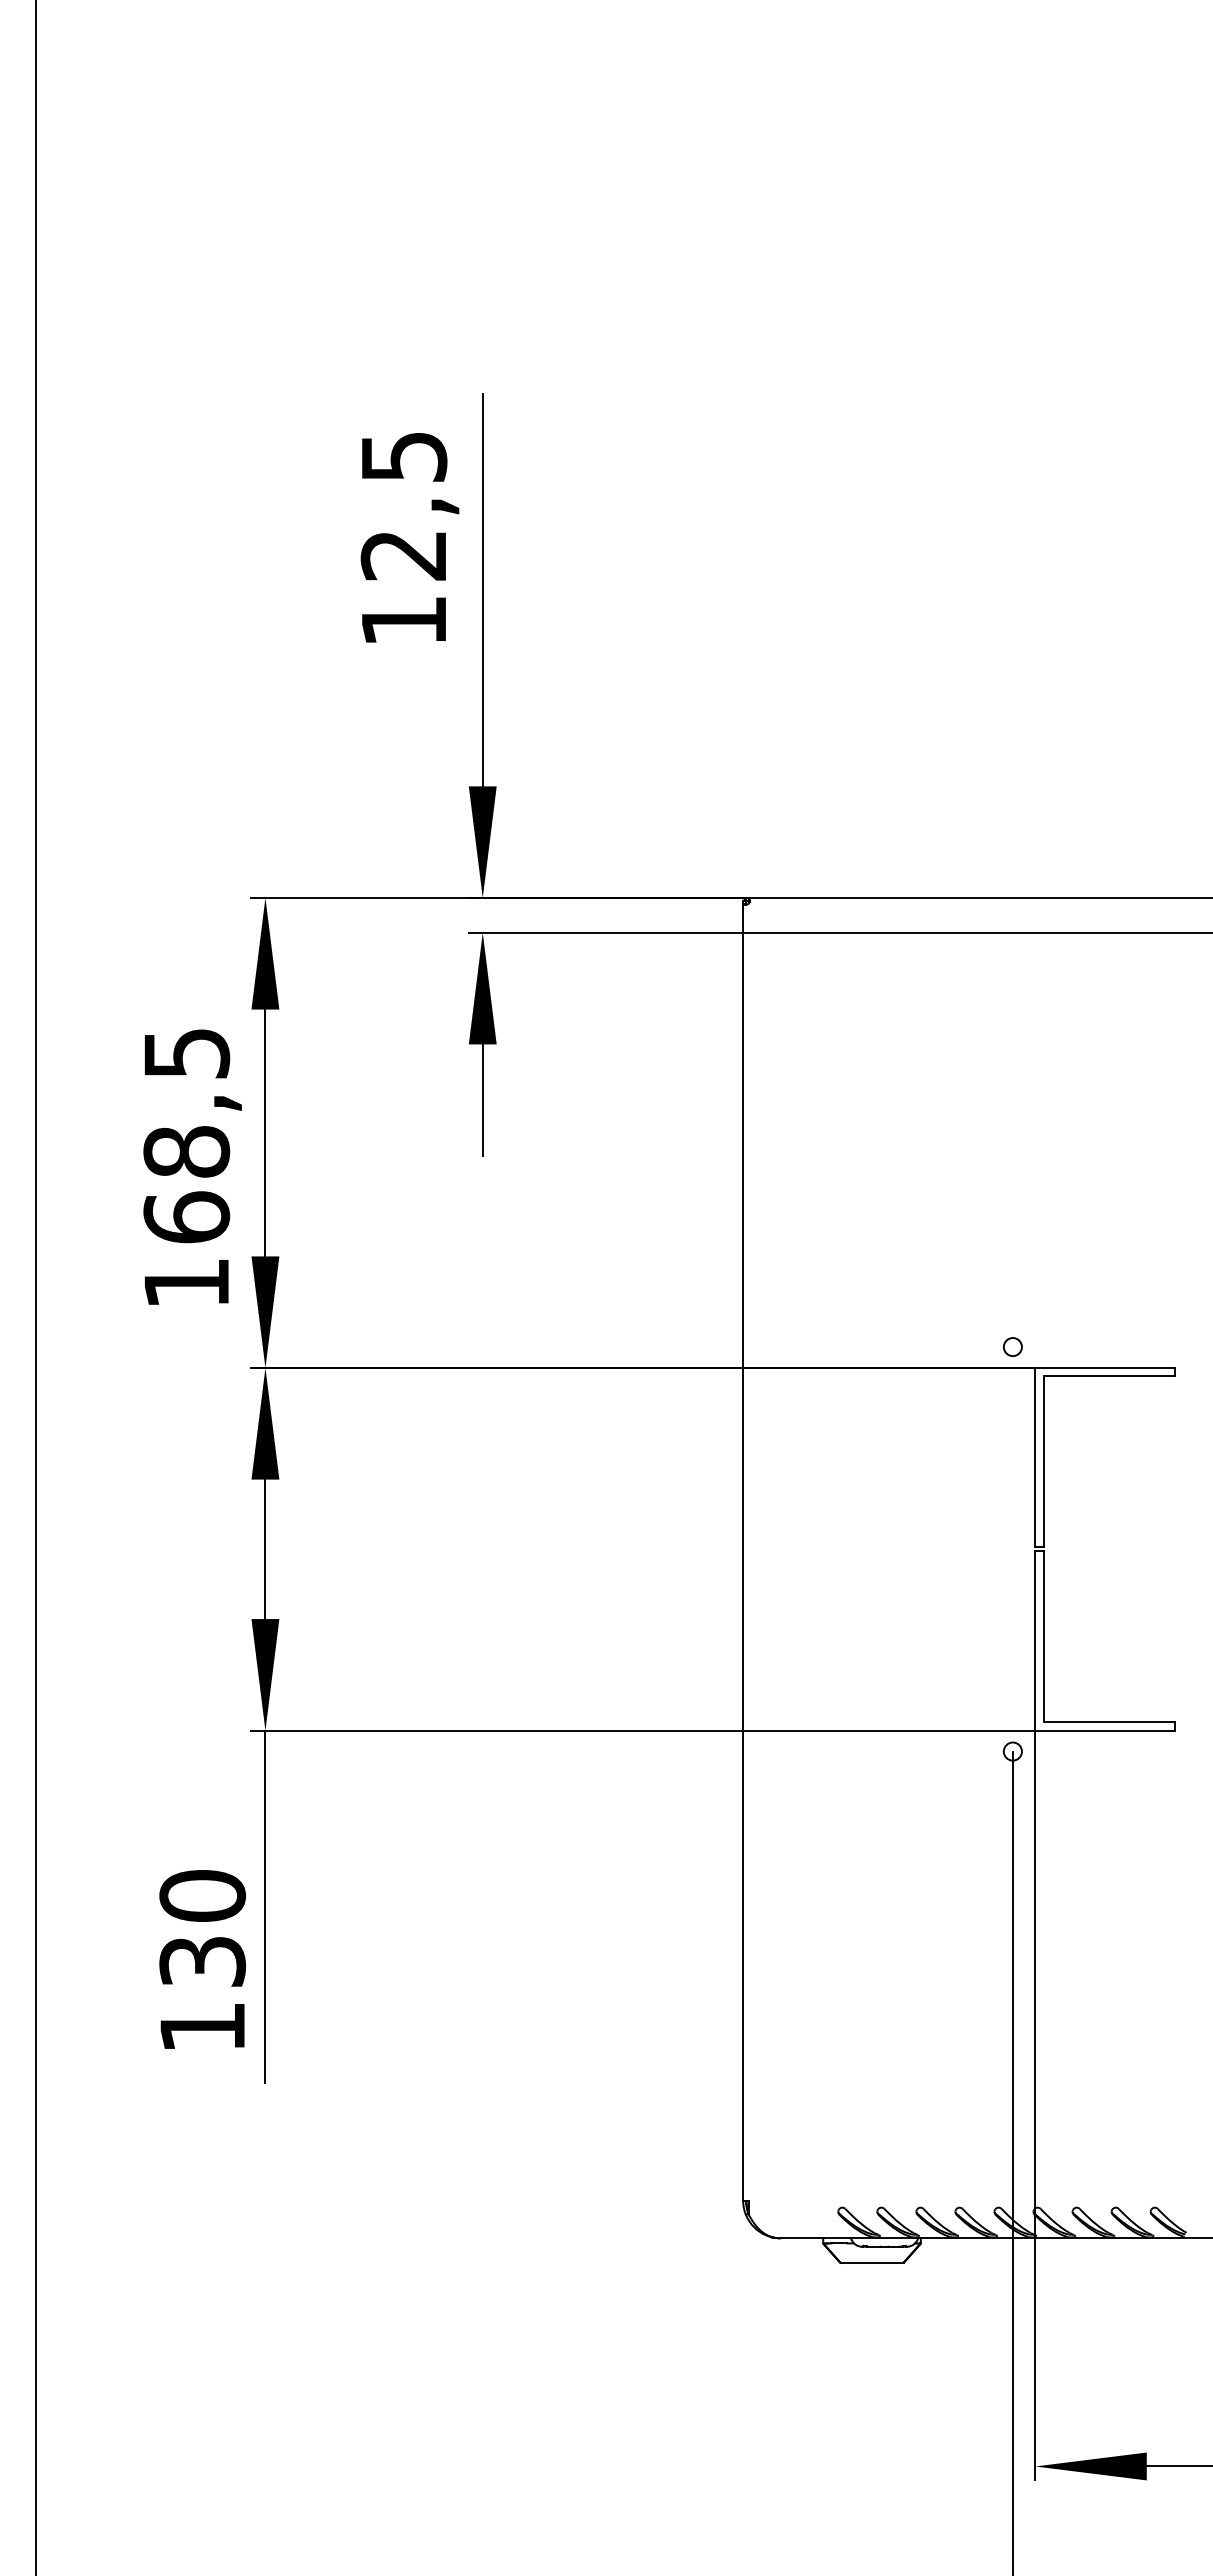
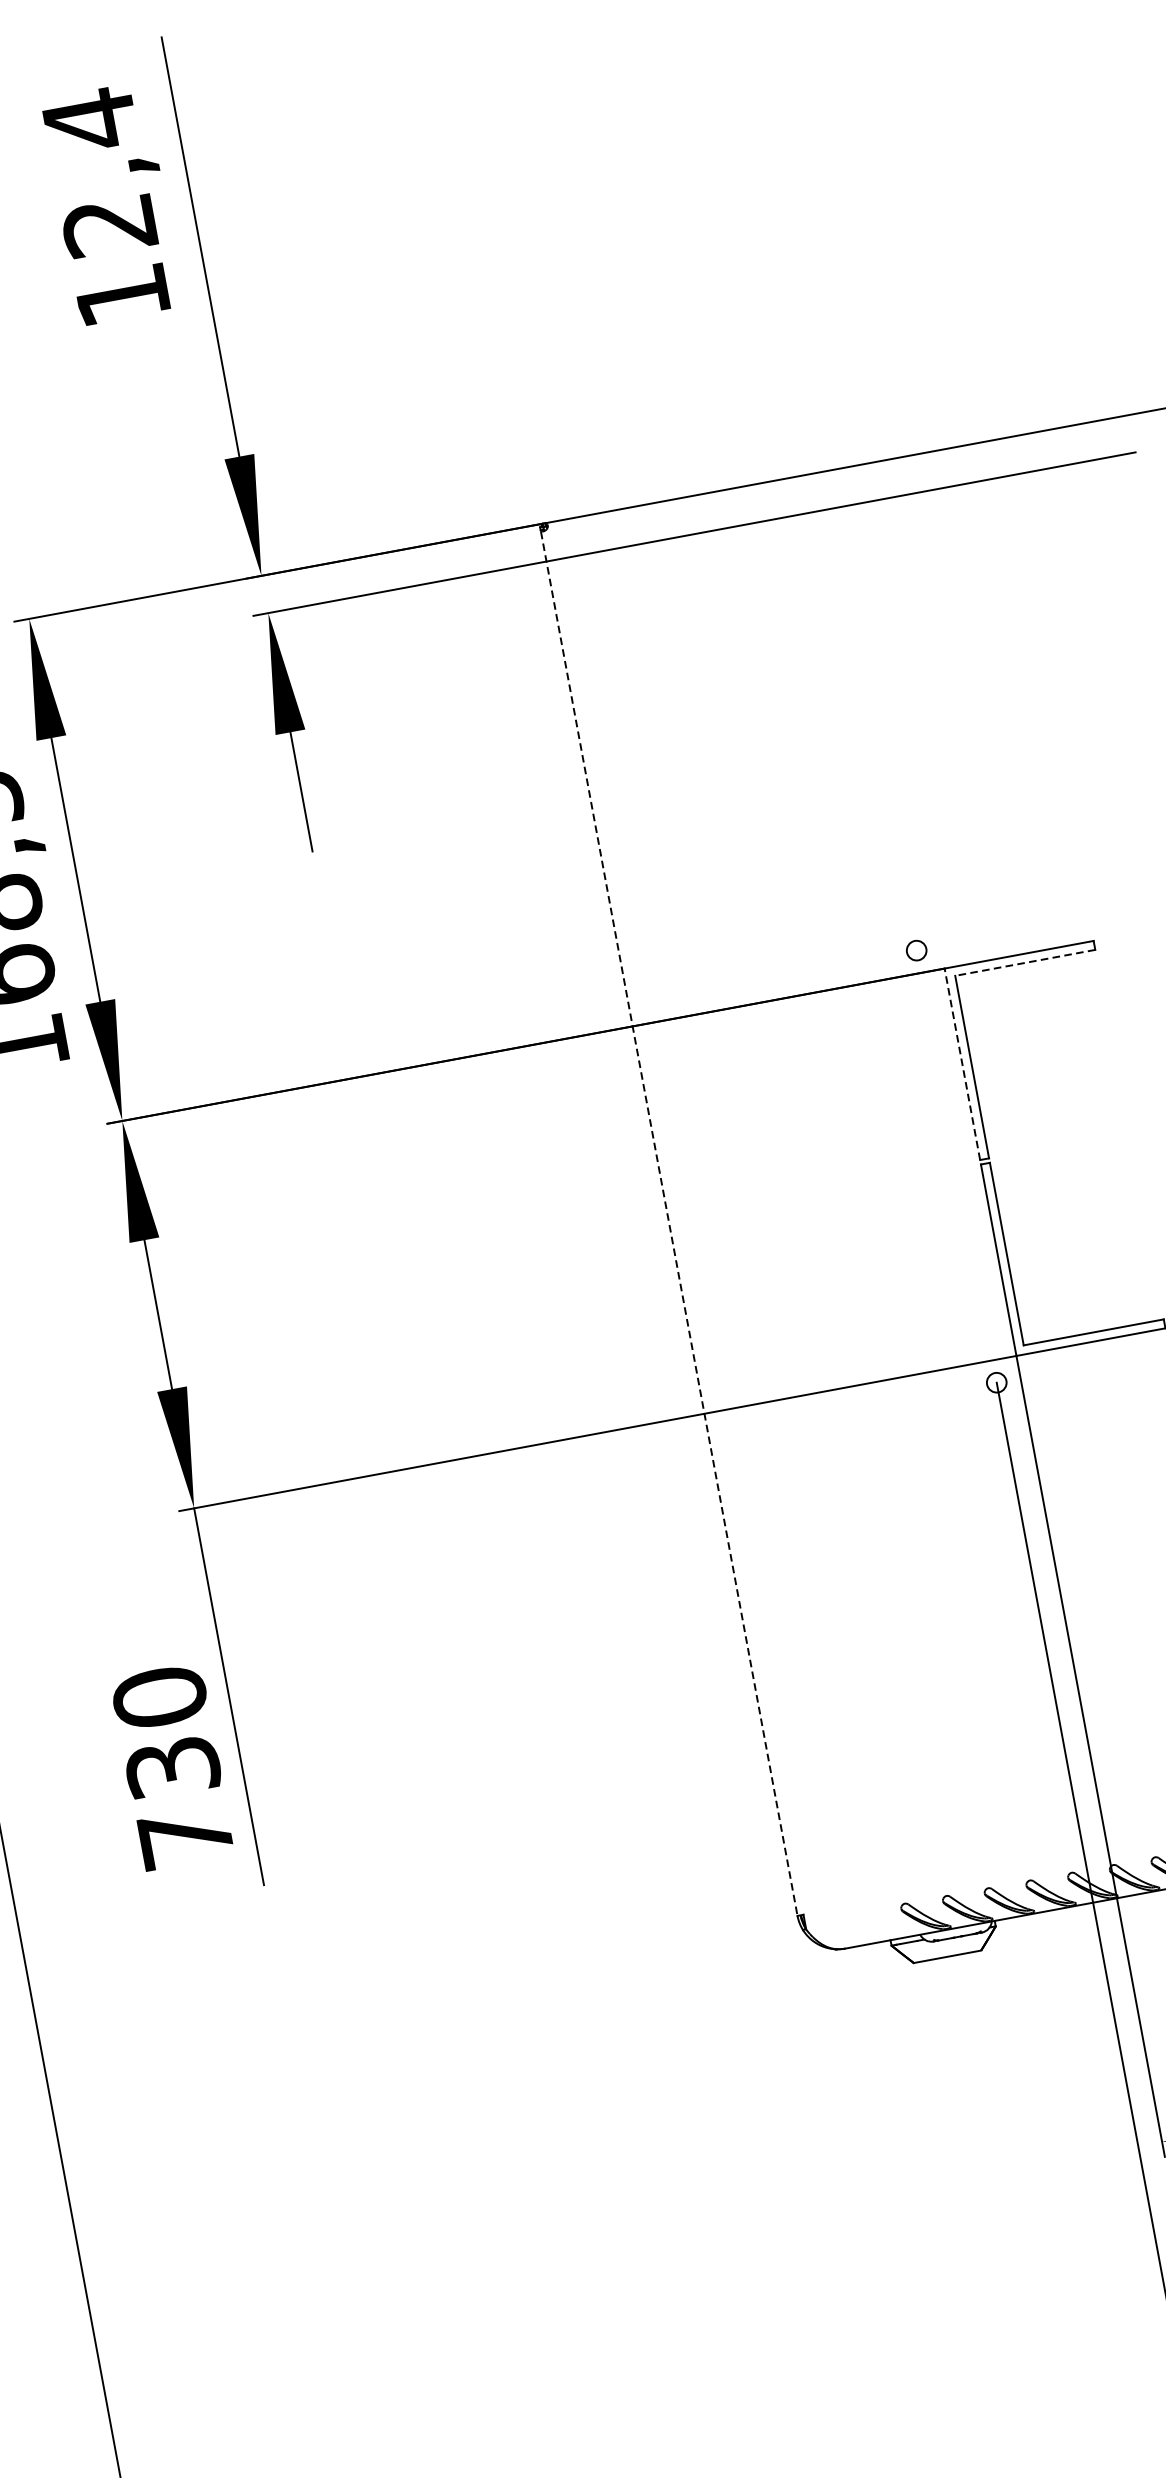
text: (404, 456) -> (90, 119), 12,5 -> 12,4
line: (1109, 1376) -> (1025, 962), solid -> dashed
line: (1035, 1457) -> (962, 1064), solid -> dashed
line: (743, 1552) -> (669, 1223), solid -> dashed
text: (202, 2027) -> (185, 1837), 130 -> 730

